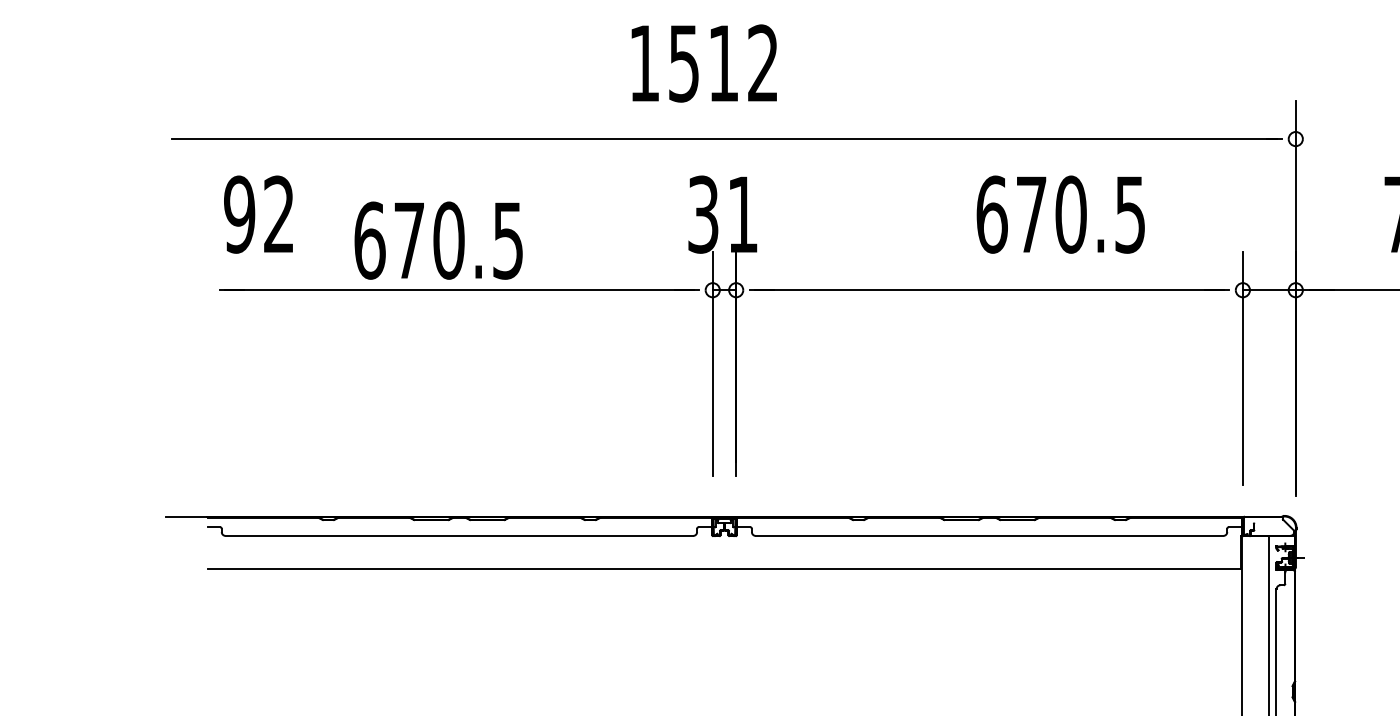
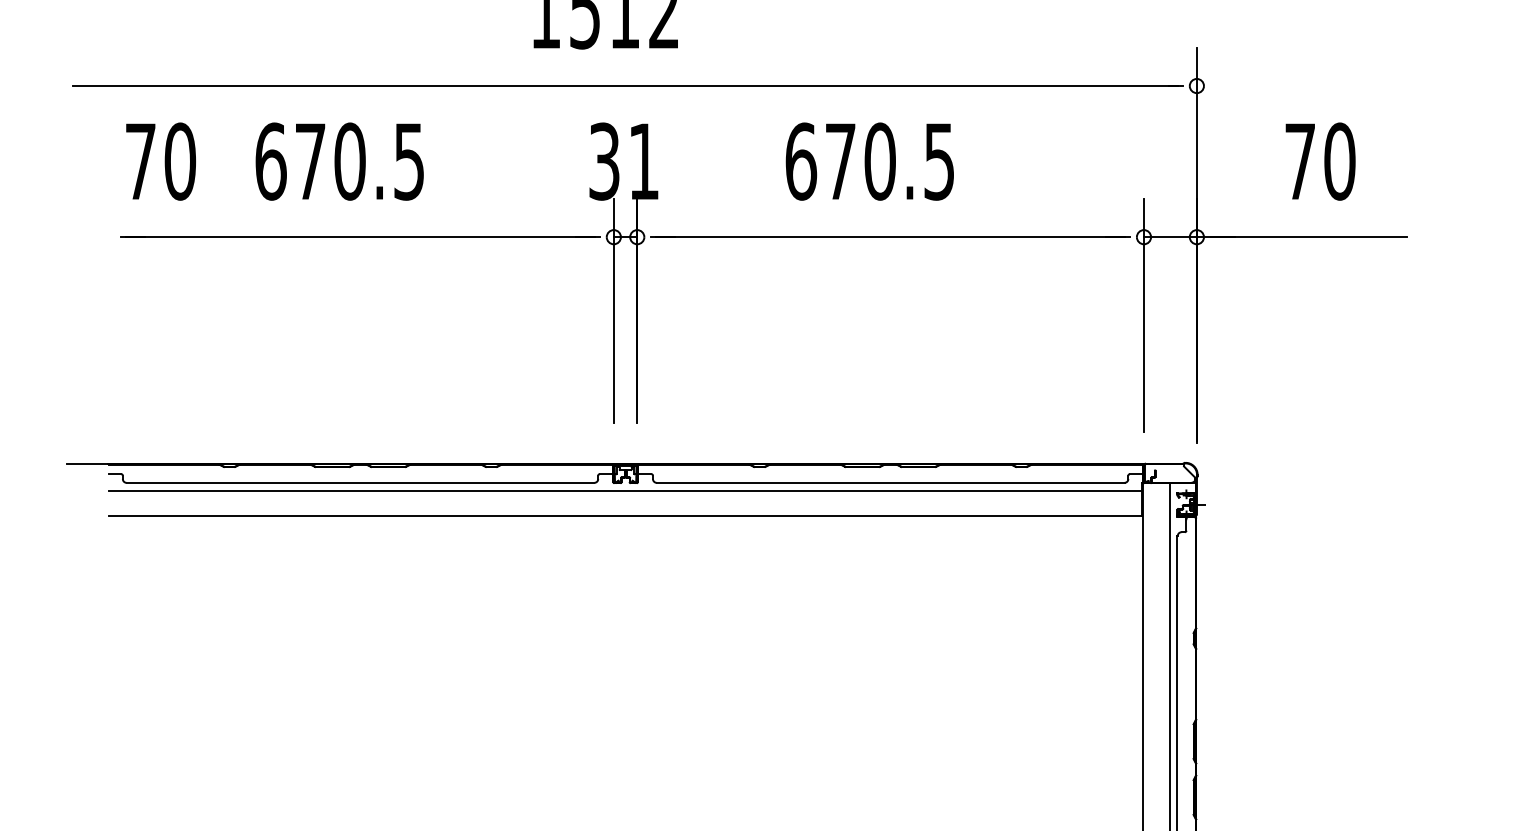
text: (259, 214) -> (160, 161), 92 -> 70
text: (1060, 214) -> (869, 161), moved
text: (438, 240) -> (339, 161), moved
line: (724, 543) -> (625, 490), added

